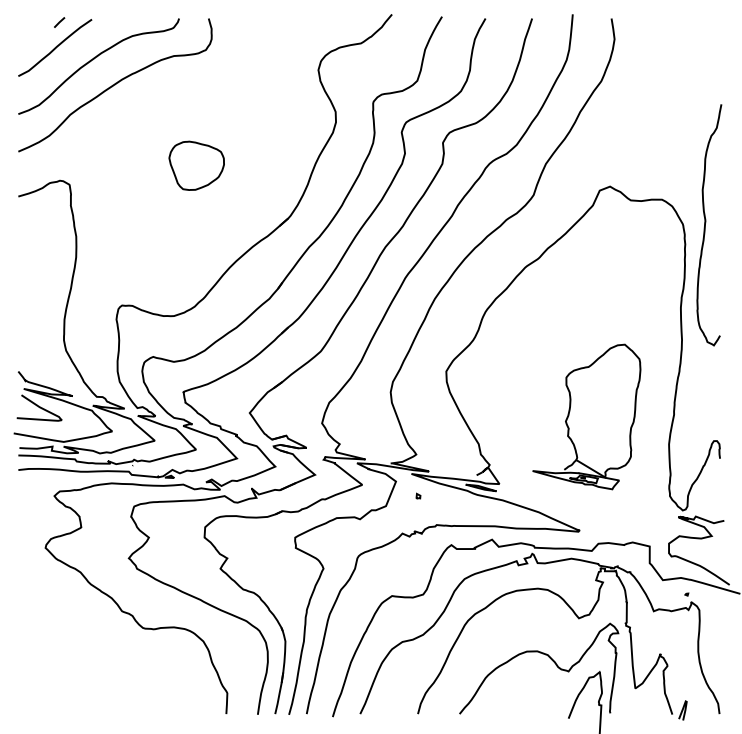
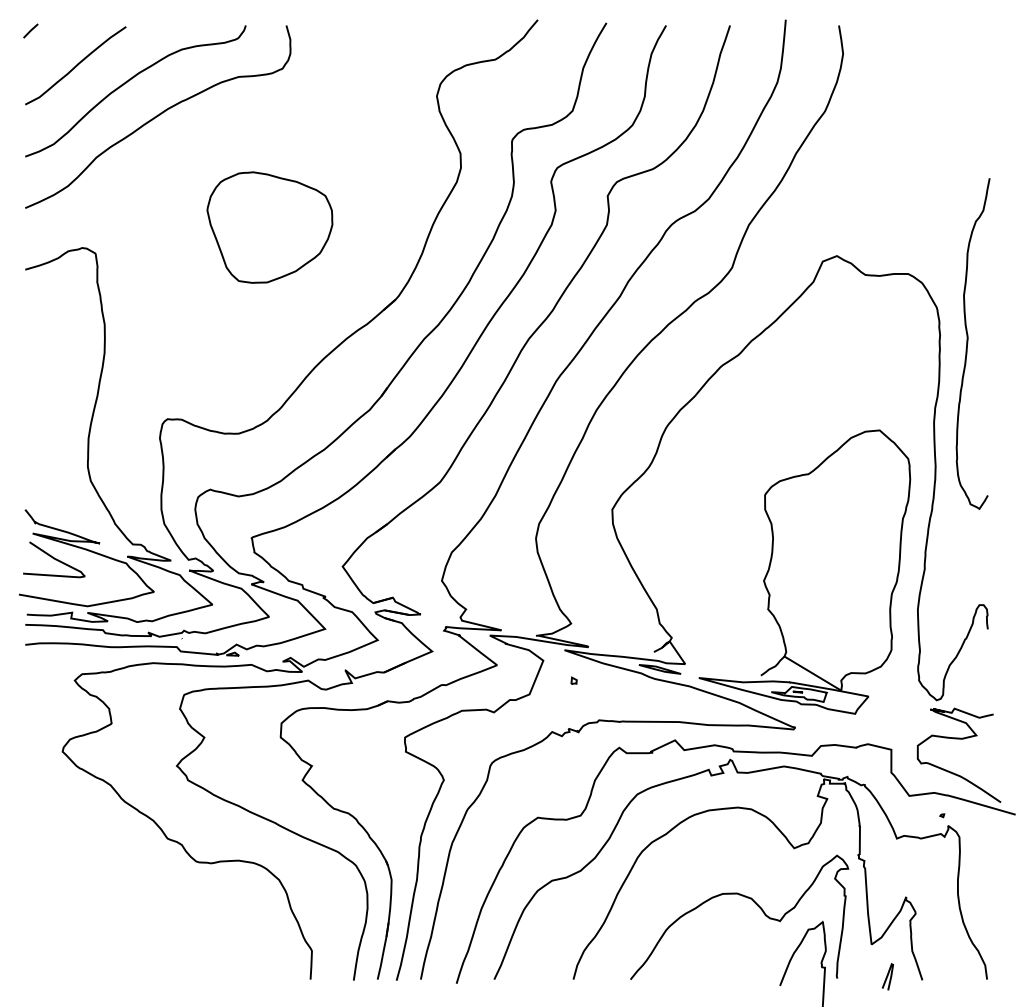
line: (59, 22) -> (30, 30), moved
part: (196, 165) -> (269, 227), size x1.67
curve: (705, 224) -> (968, 343), moved
part: (586, 416) -> (804, 571), size x1.43
curve: (682, 710) -> (887, 976), moved

